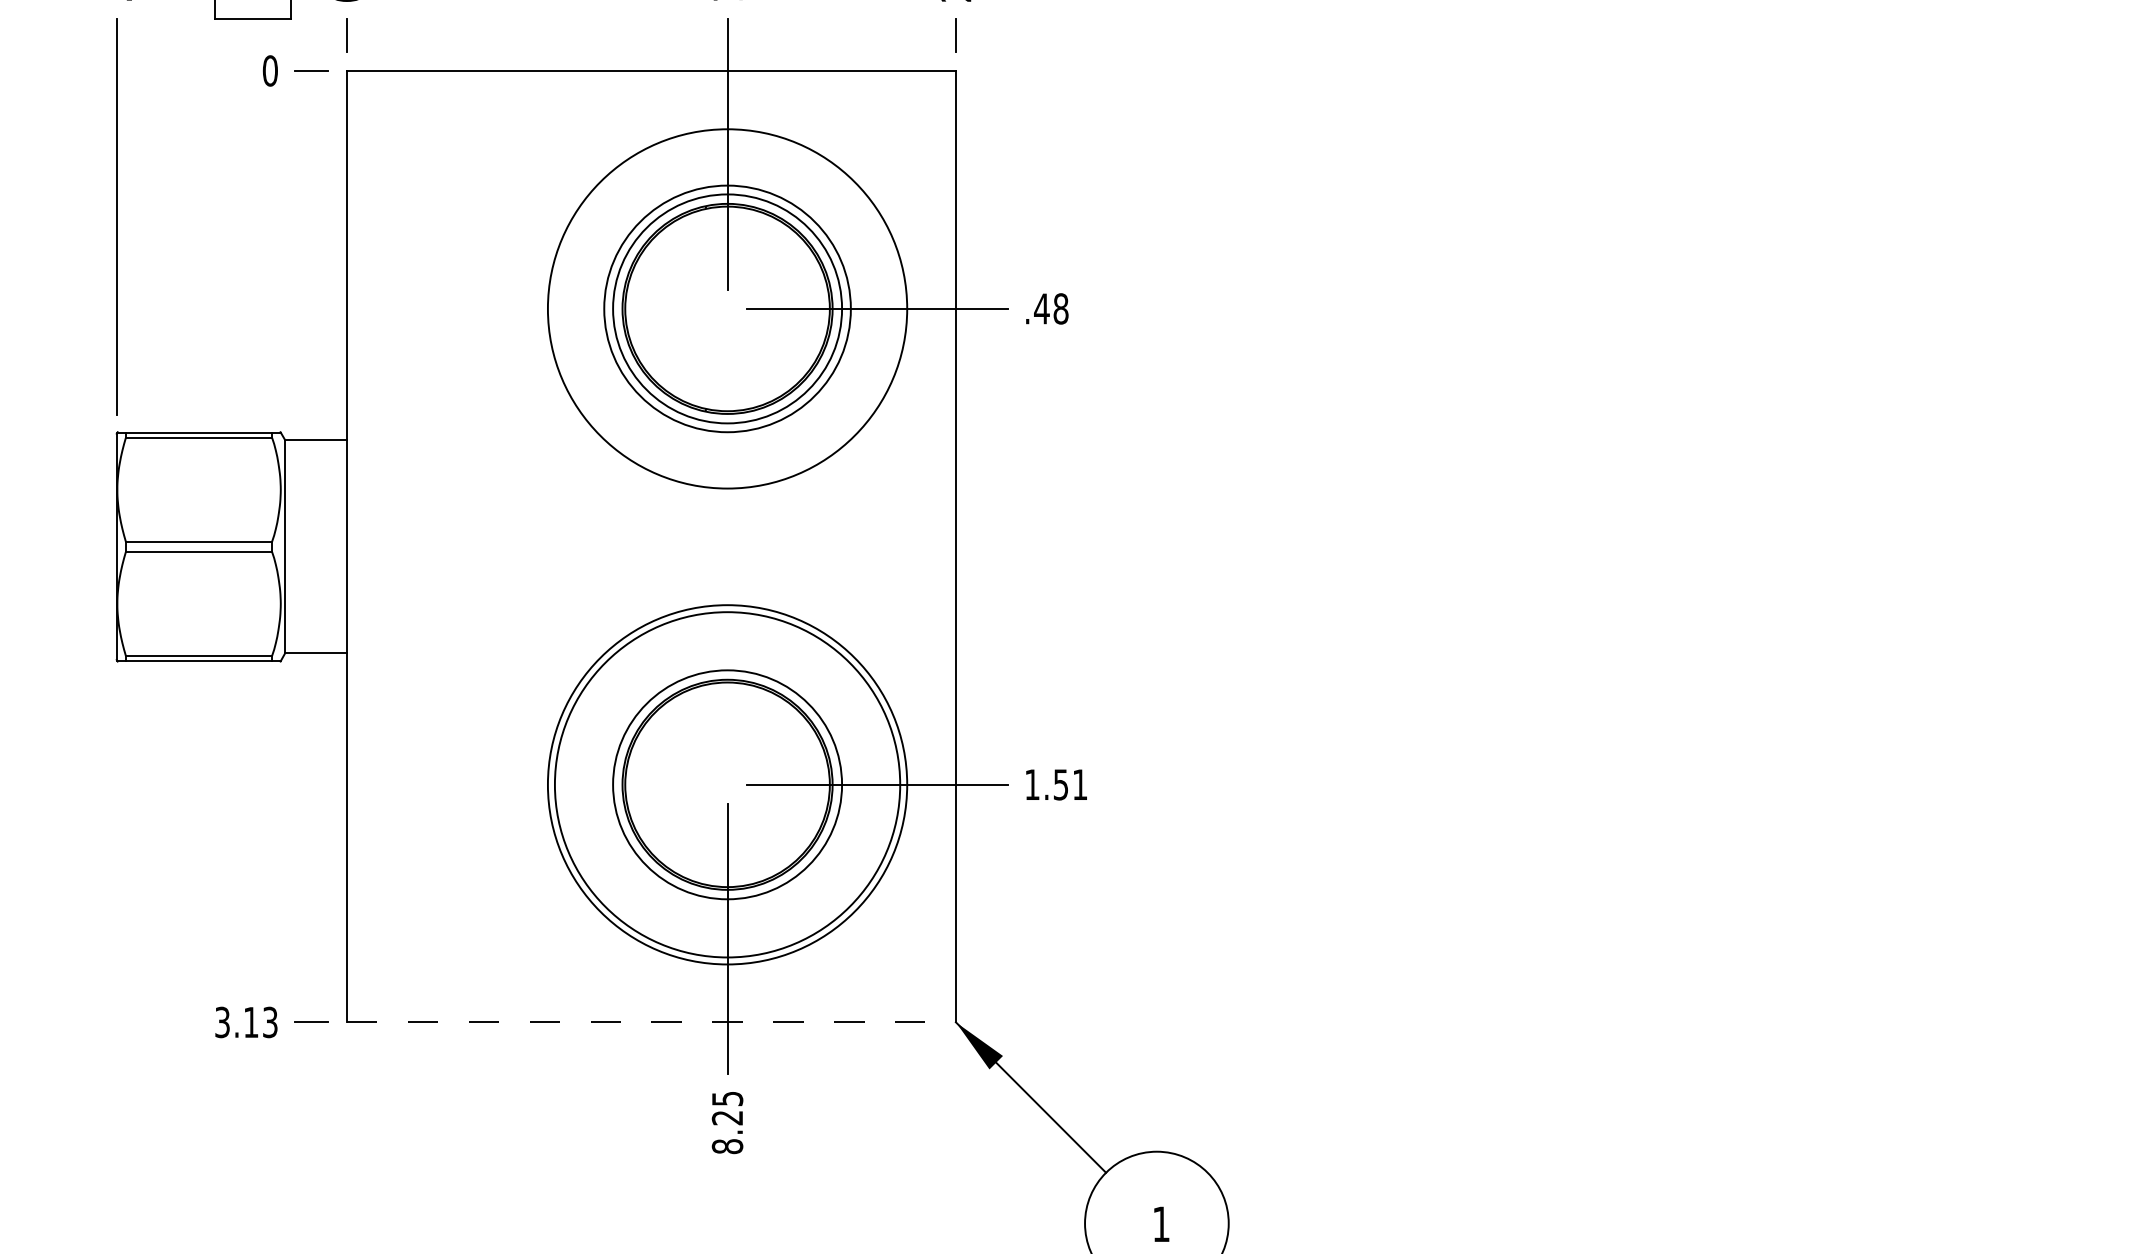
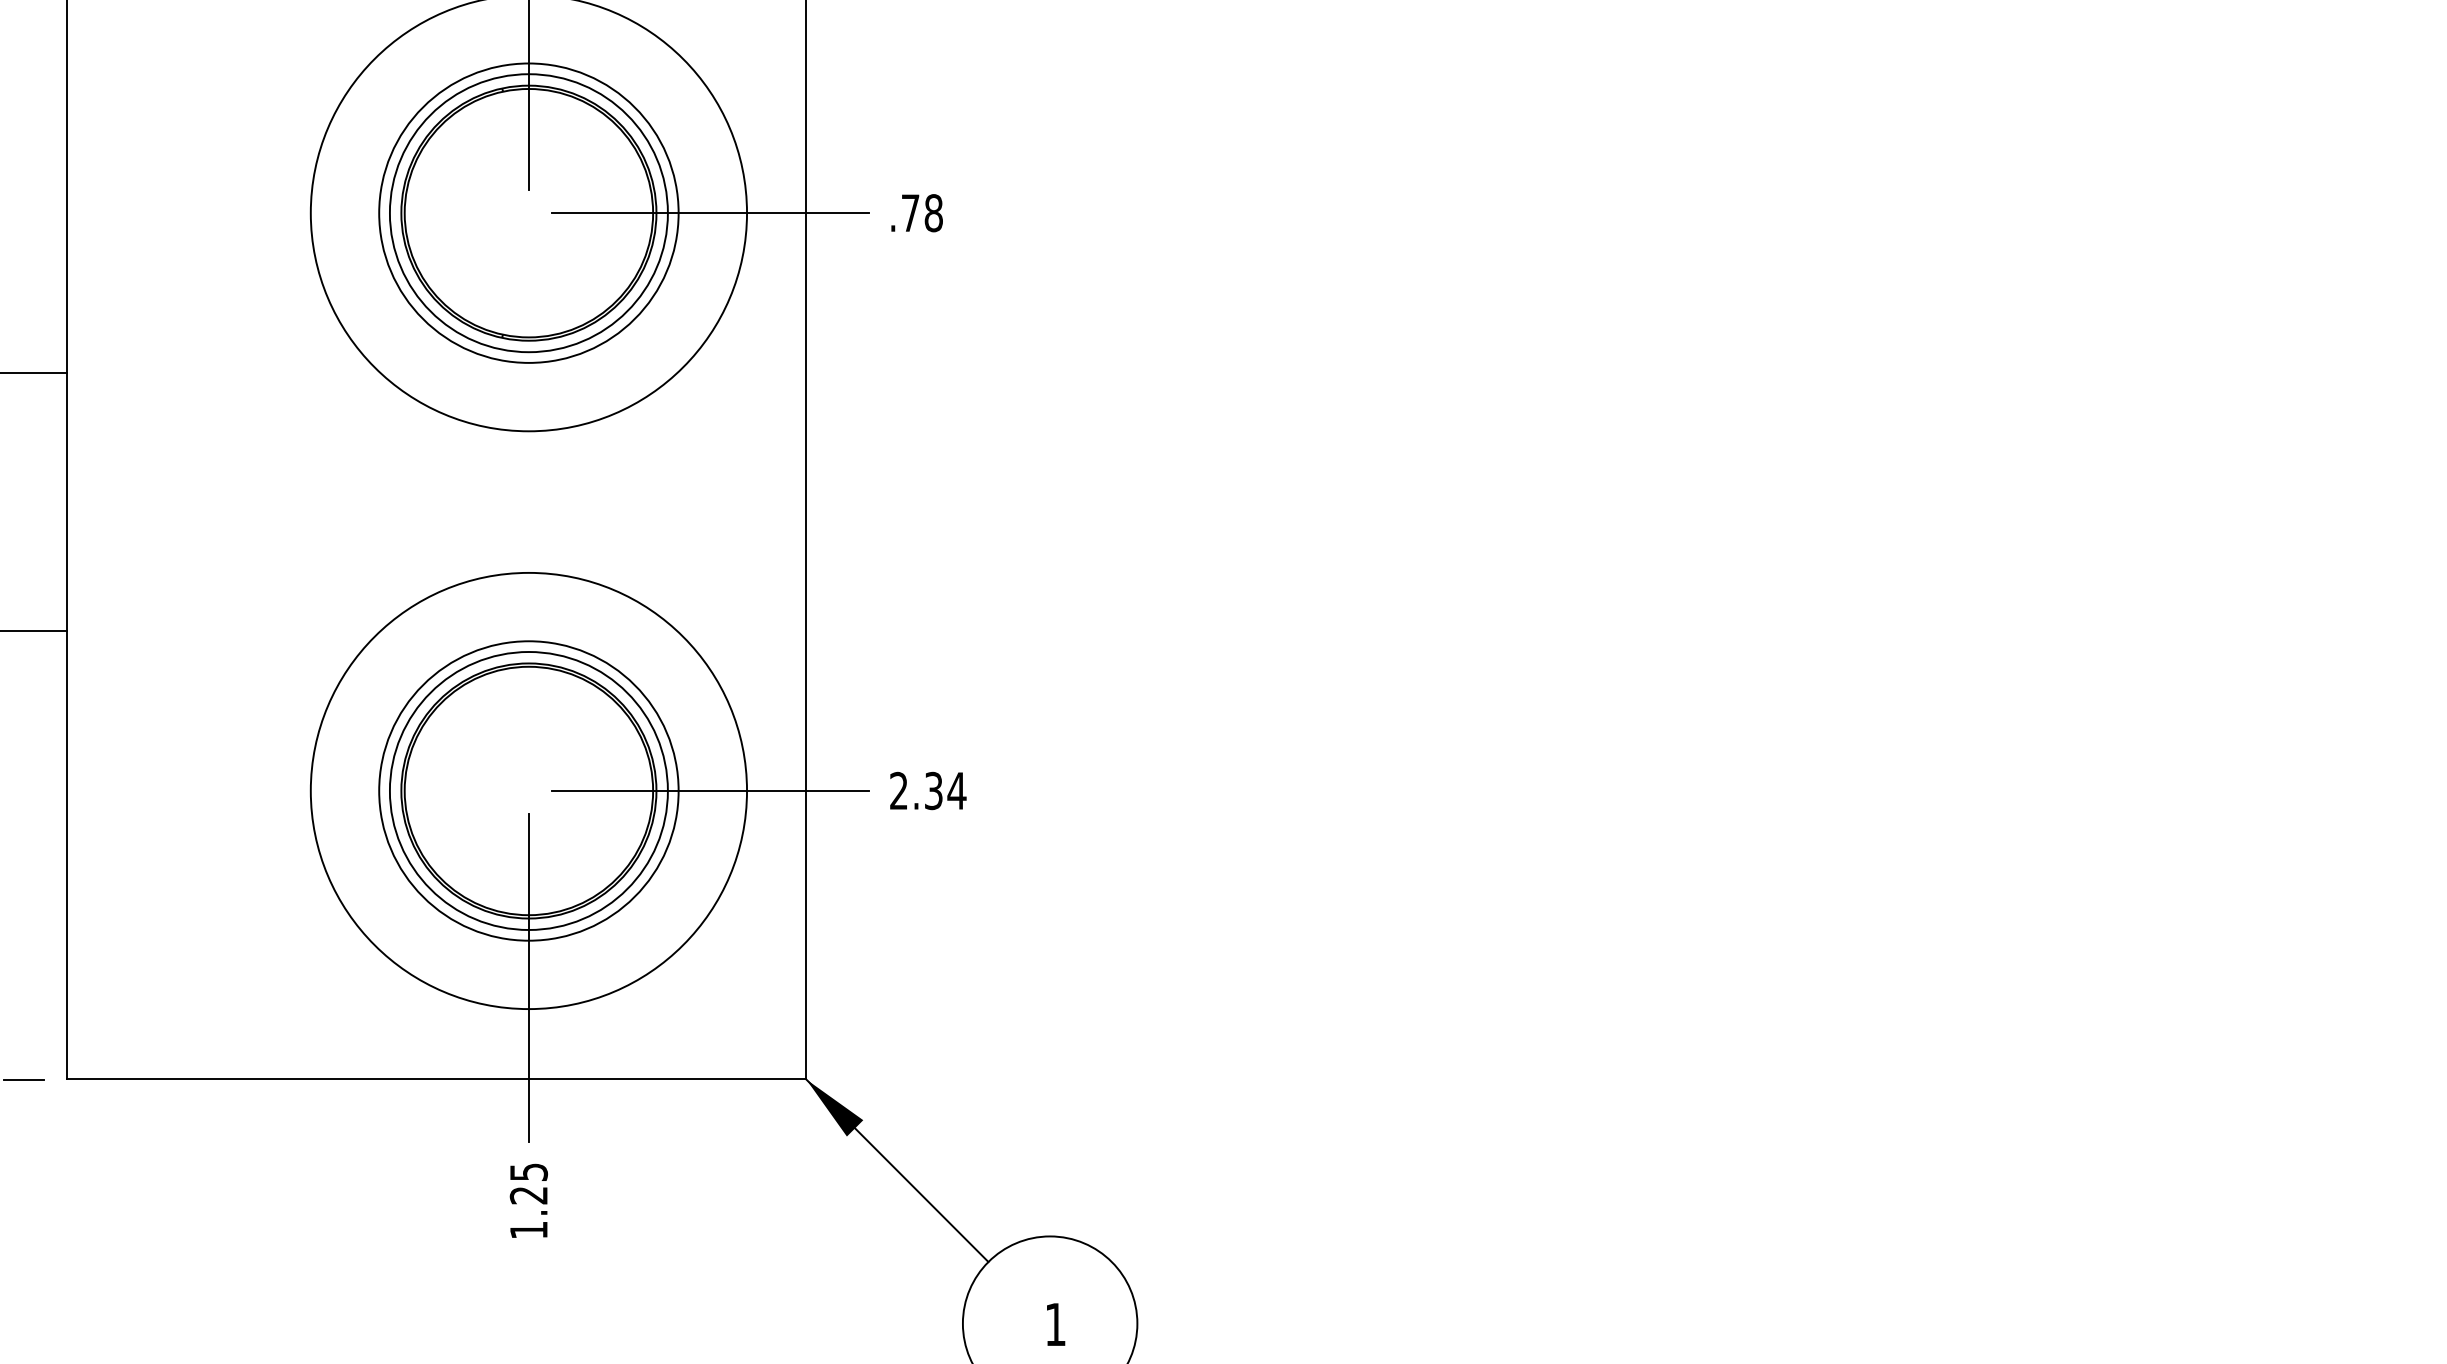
text: (1041, 308) -> (910, 212), .48 -> .78
circle: (727, 784) -> (528, 790), size x0.71
text: (1056, 784) -> (928, 790), 1.51 -> 2.34
line: (651, 1022) -> (436, 1079), dashed -> solid
text: (727, 1146) -> (528, 1230), 8.25 -> 1.25

